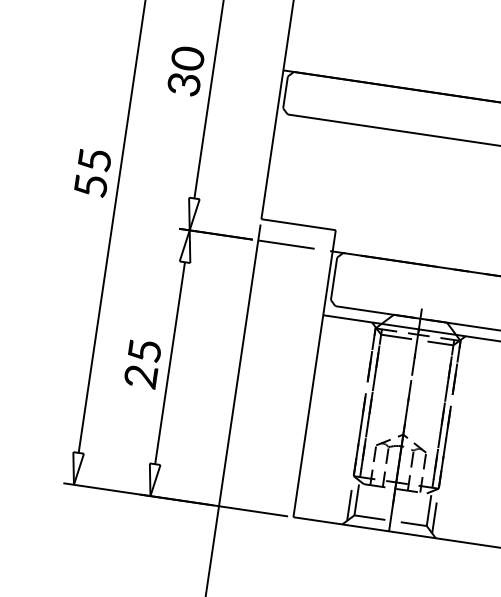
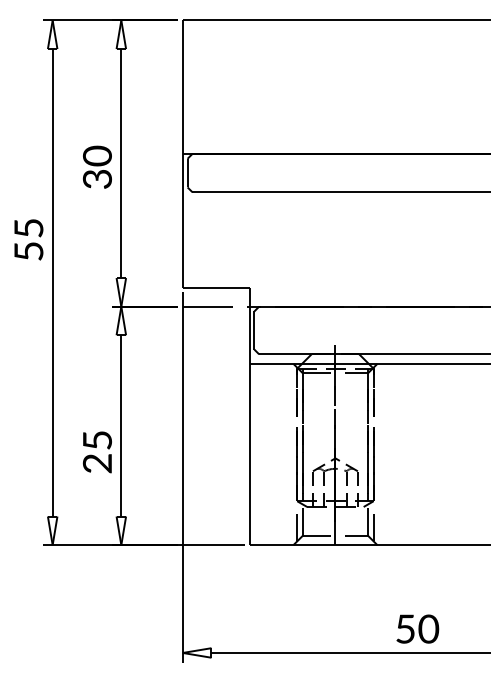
text: (92, 172) -> (28, 239), moved
text: (142, 364) -> (97, 452), moved

